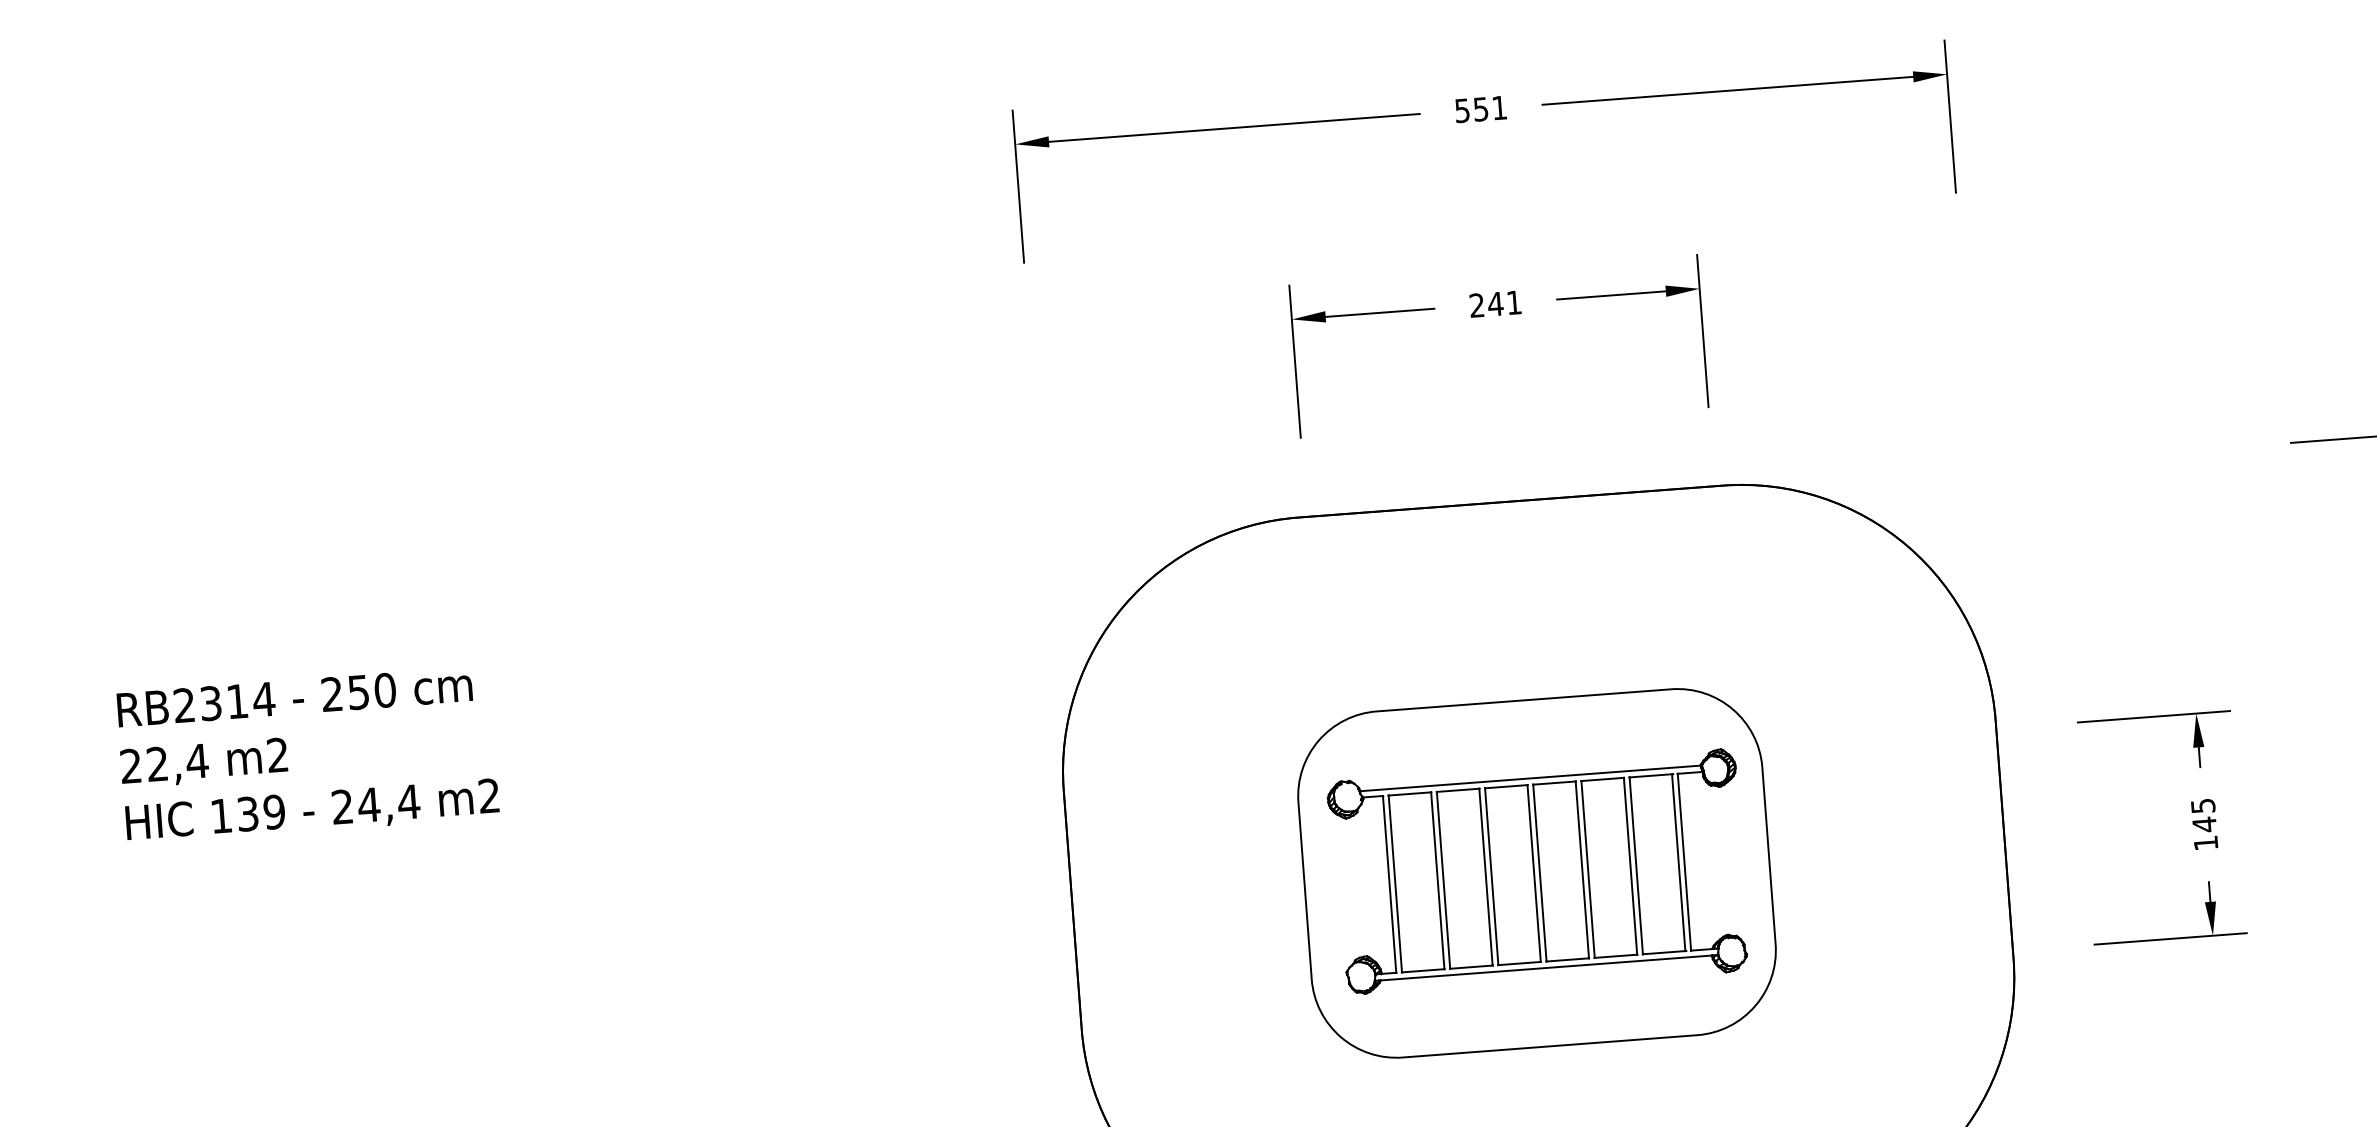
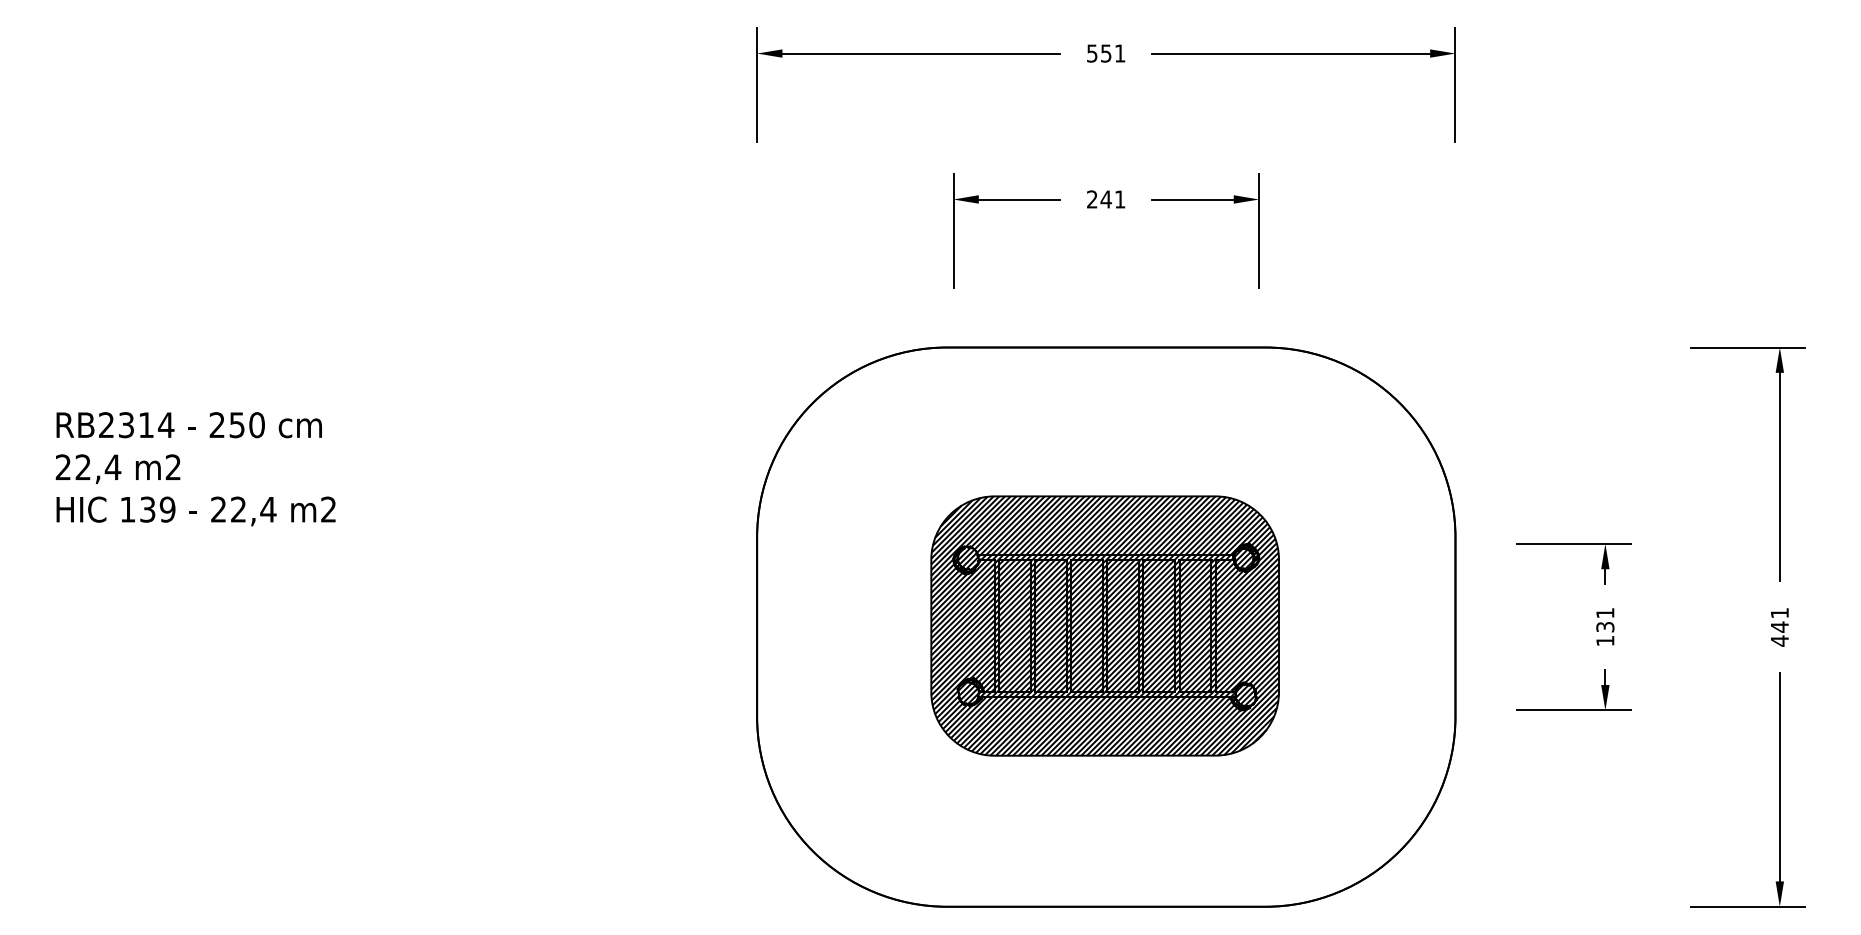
text: (368, 804) -> (238, 509), 24,4 -> 22,4
text: (2204, 815) -> (1605, 620), 145 -> 131
hatch: (1536, 872) -> (1104, 625), added

